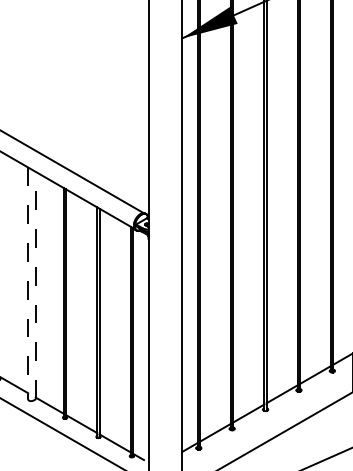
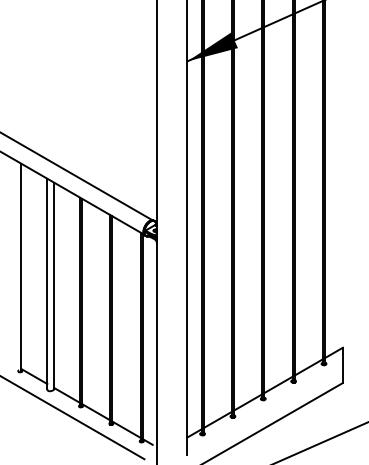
line: (28, 283) -> (47, 284), dashed -> solid
line: (35, 284) -> (54, 285), dashed -> solid

